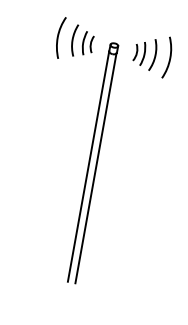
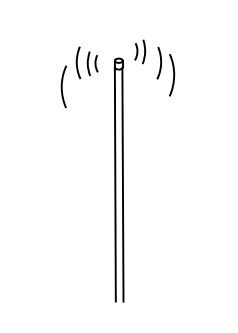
curve: (58, 37) -> (62, 86), moved
part: (139, 52) -> (139, 51), moved
curve: (169, 58) -> (173, 75), moved

